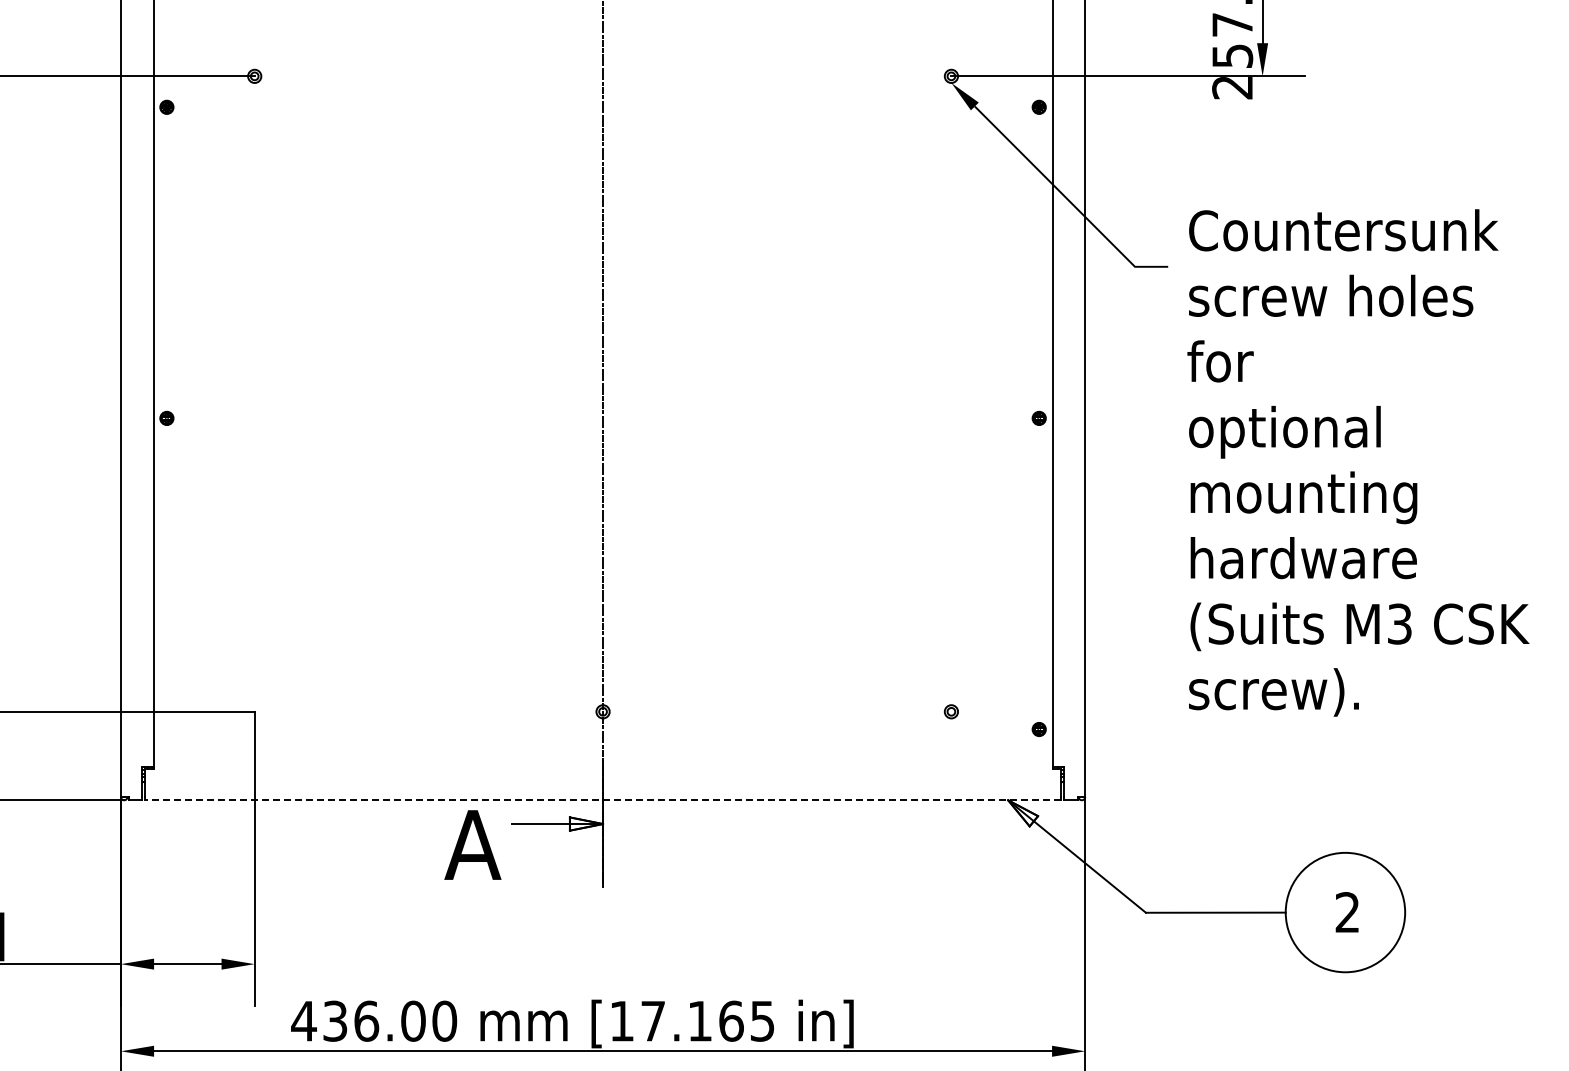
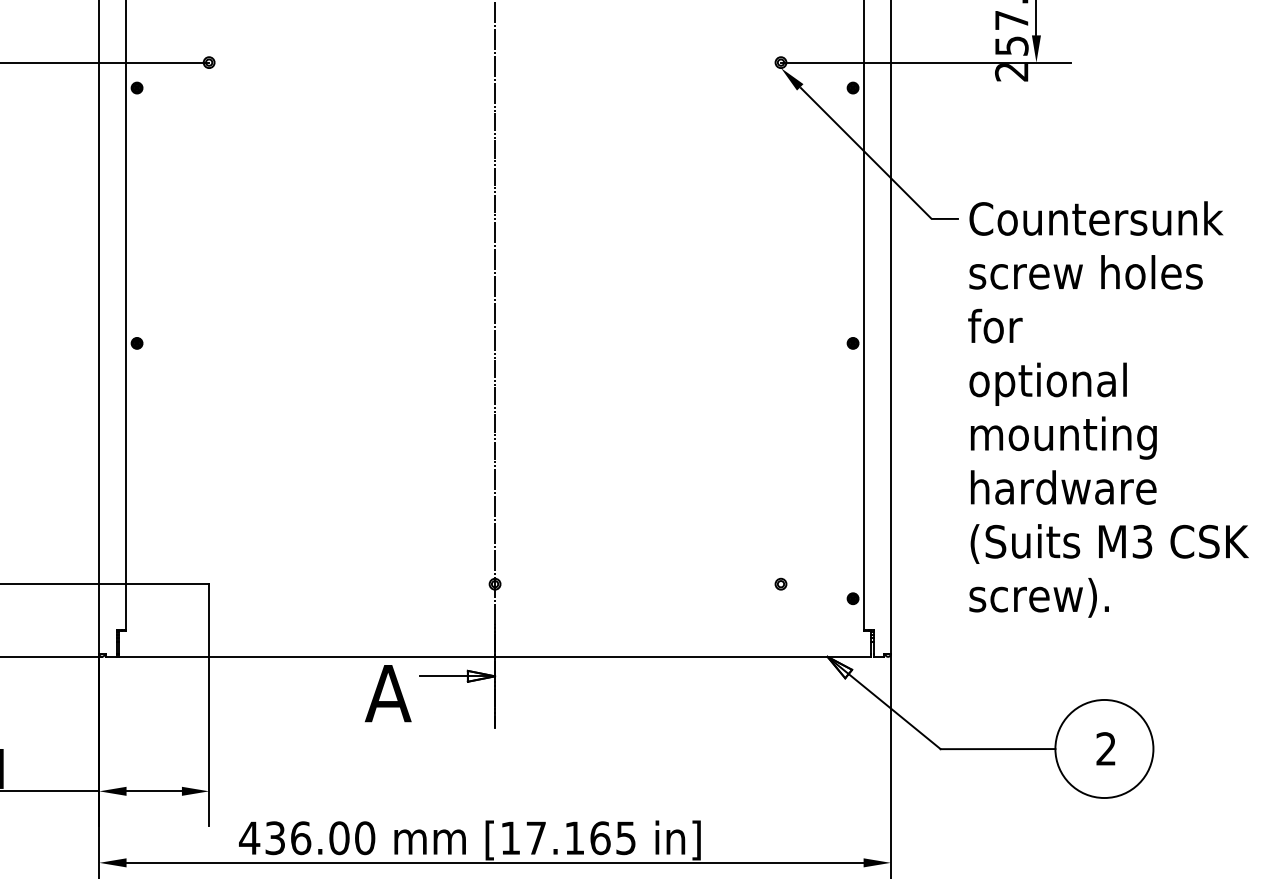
text: (1358, 462) -> (1108, 409), moved
line: (602, 800) -> (494, 657), dashed -> solid

